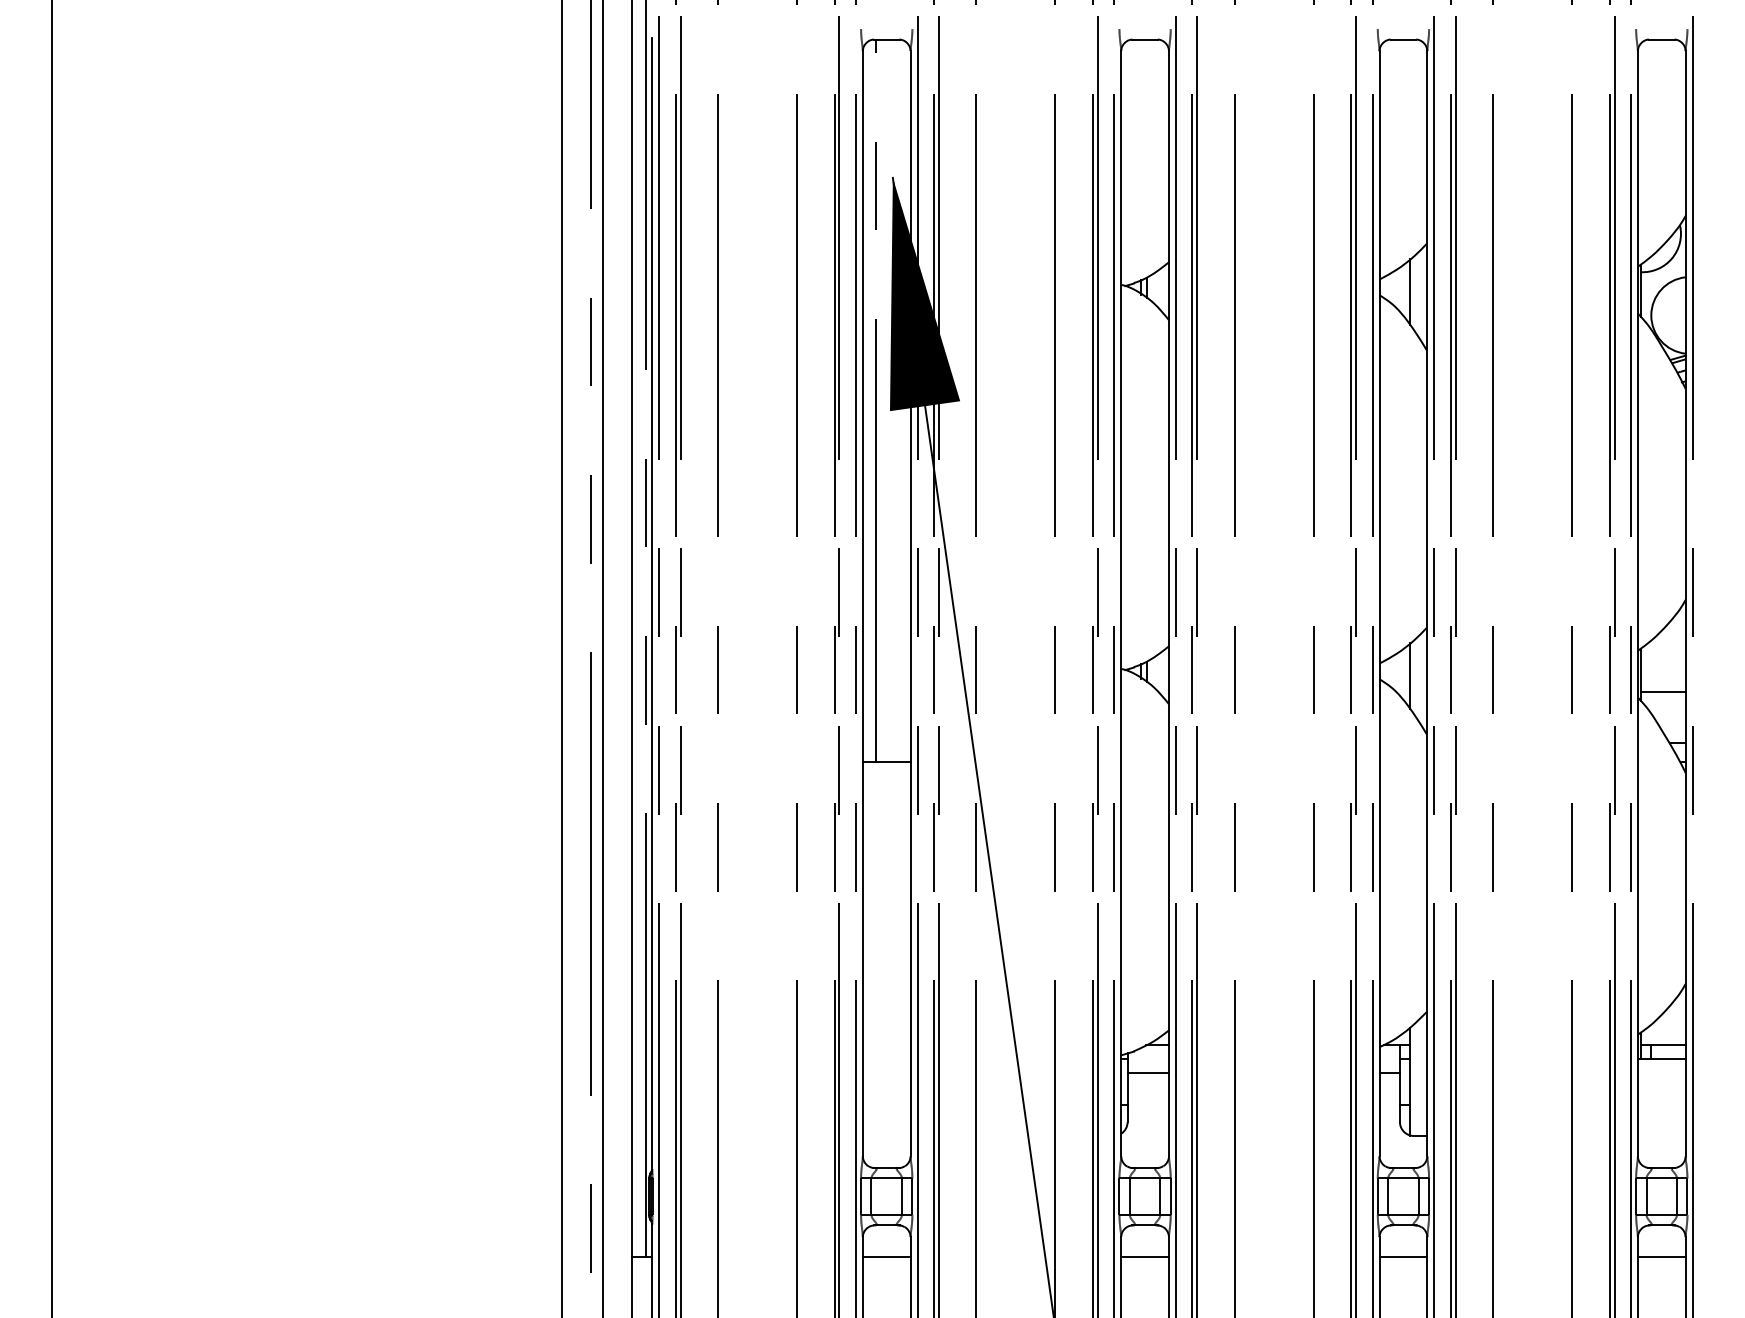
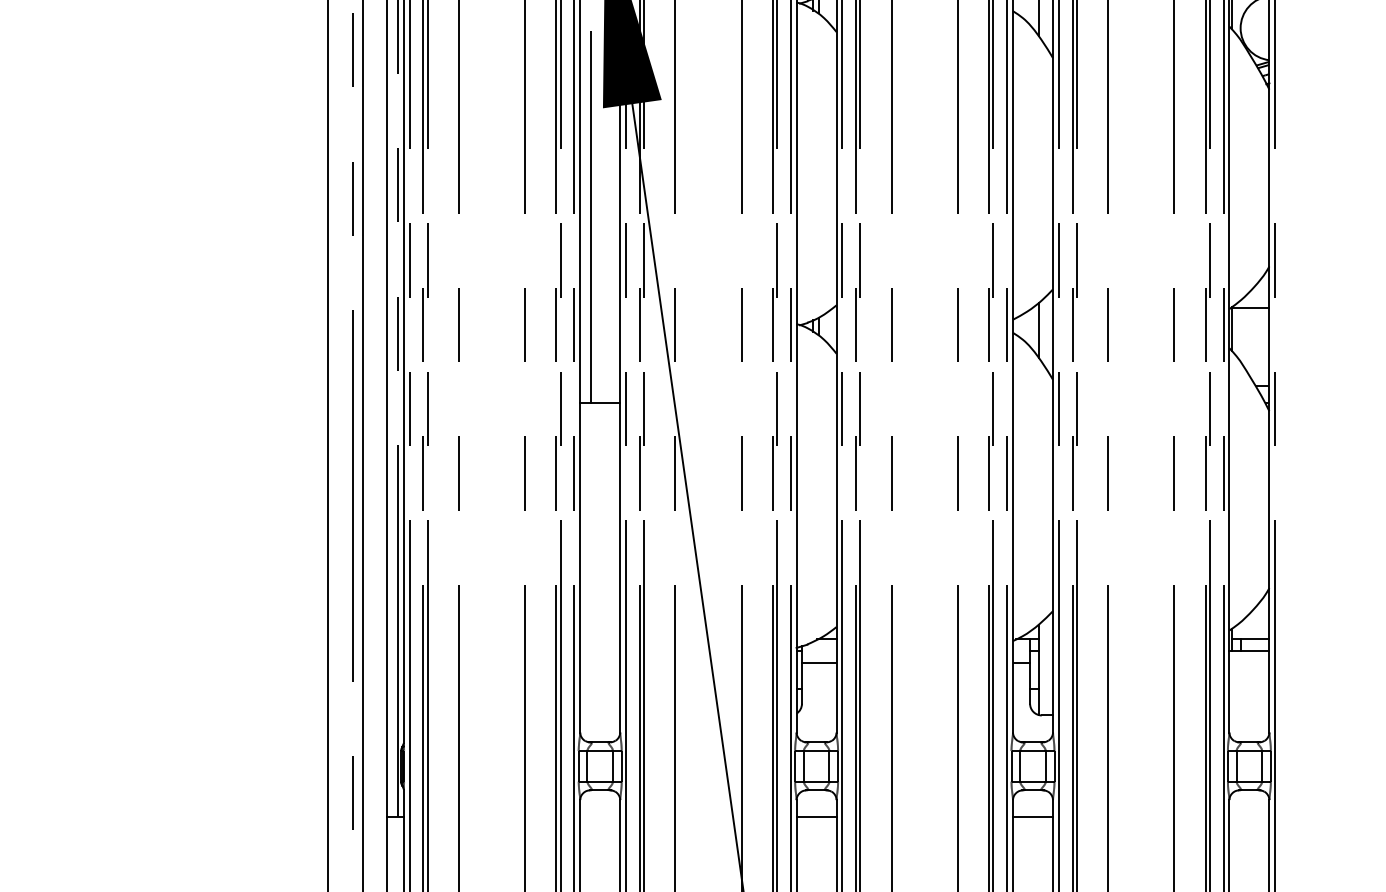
line: (1662, 691) -> (1250, 307), moved
line: (886, 1256) -> (600, 816), removed
line: (1661, 1256) -> (1249, 816), removed

